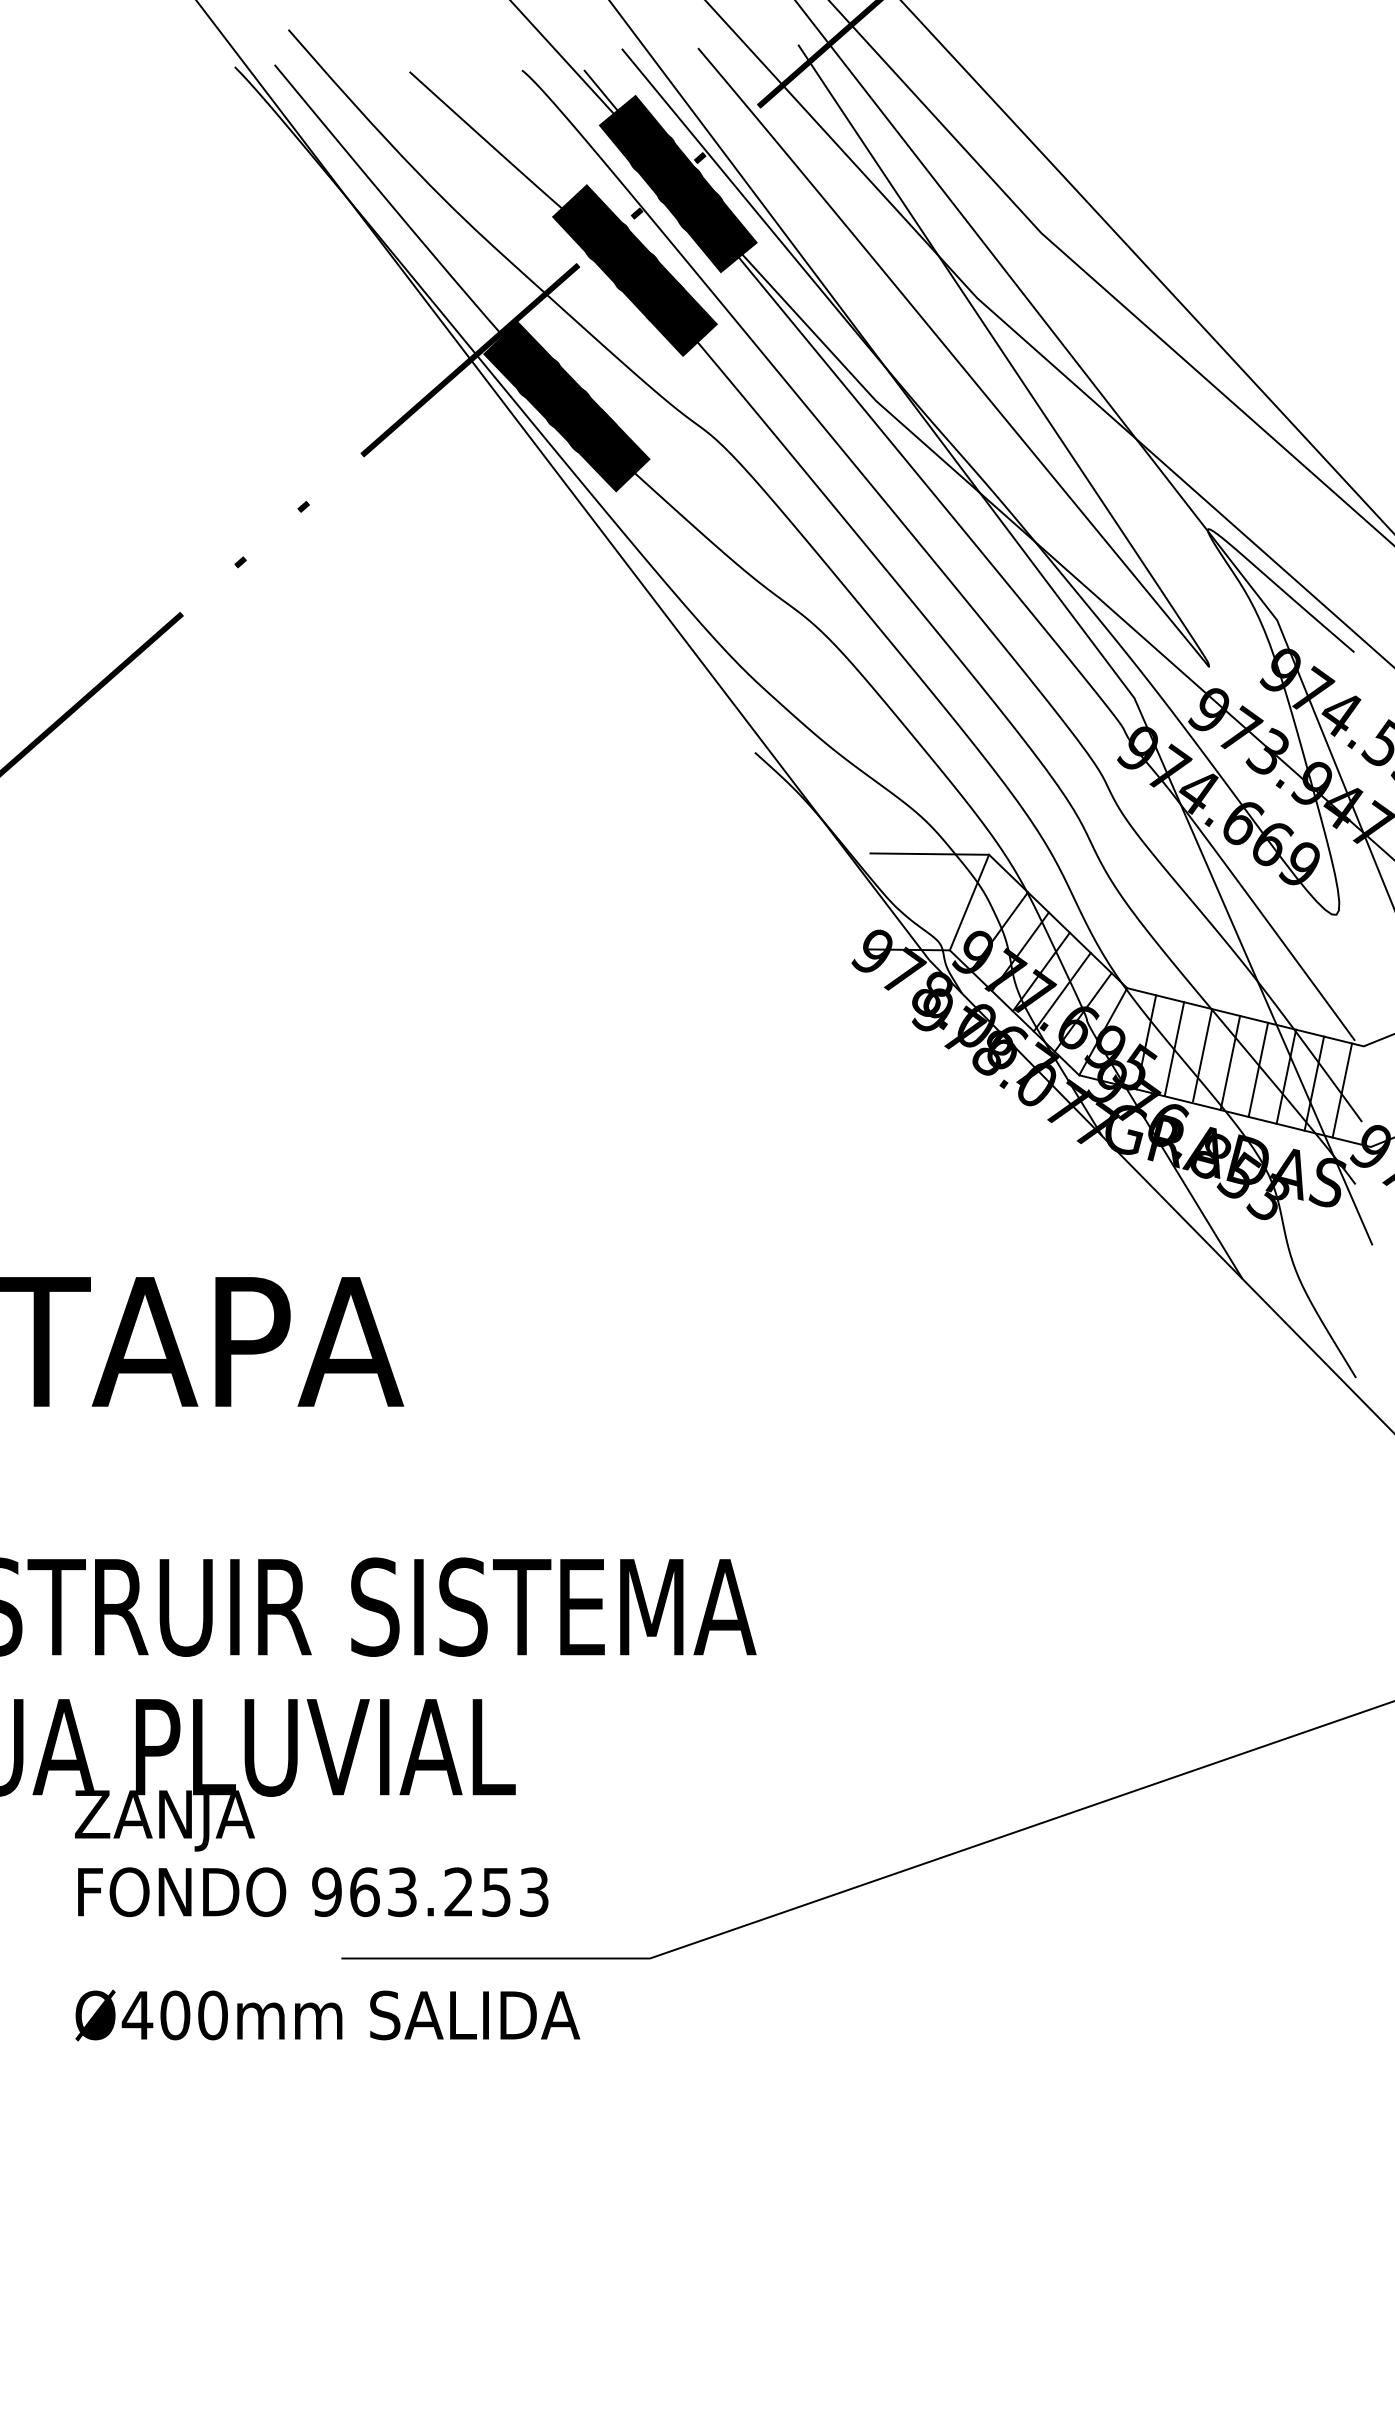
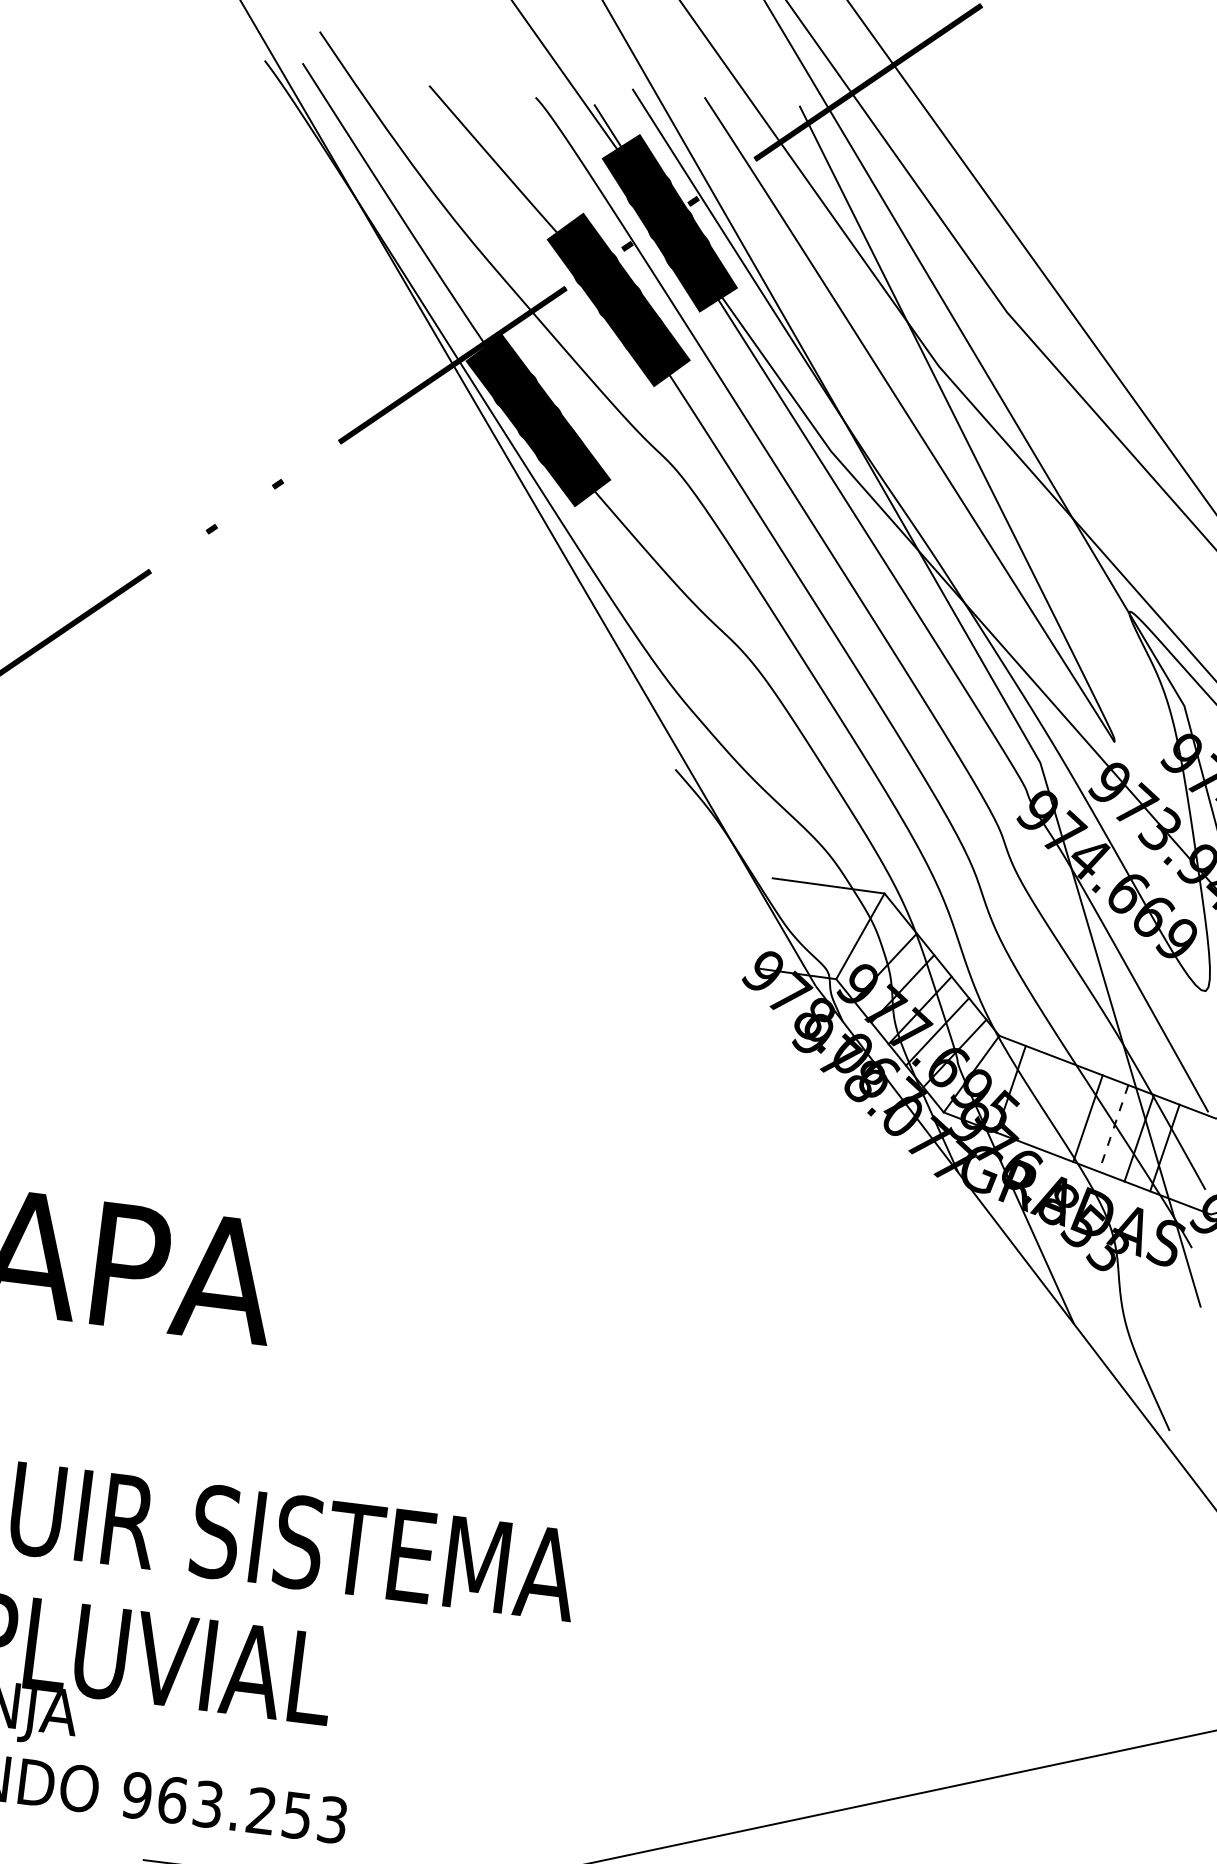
line: (1174, 1048) -> (1036, 1098), removed
line: (1202, 1055) -> (1062, 1108), removed
line: (1258, 1070) -> (1113, 1129), solid -> dashed
line: (1342, 1090) -> (1190, 1157), removed

